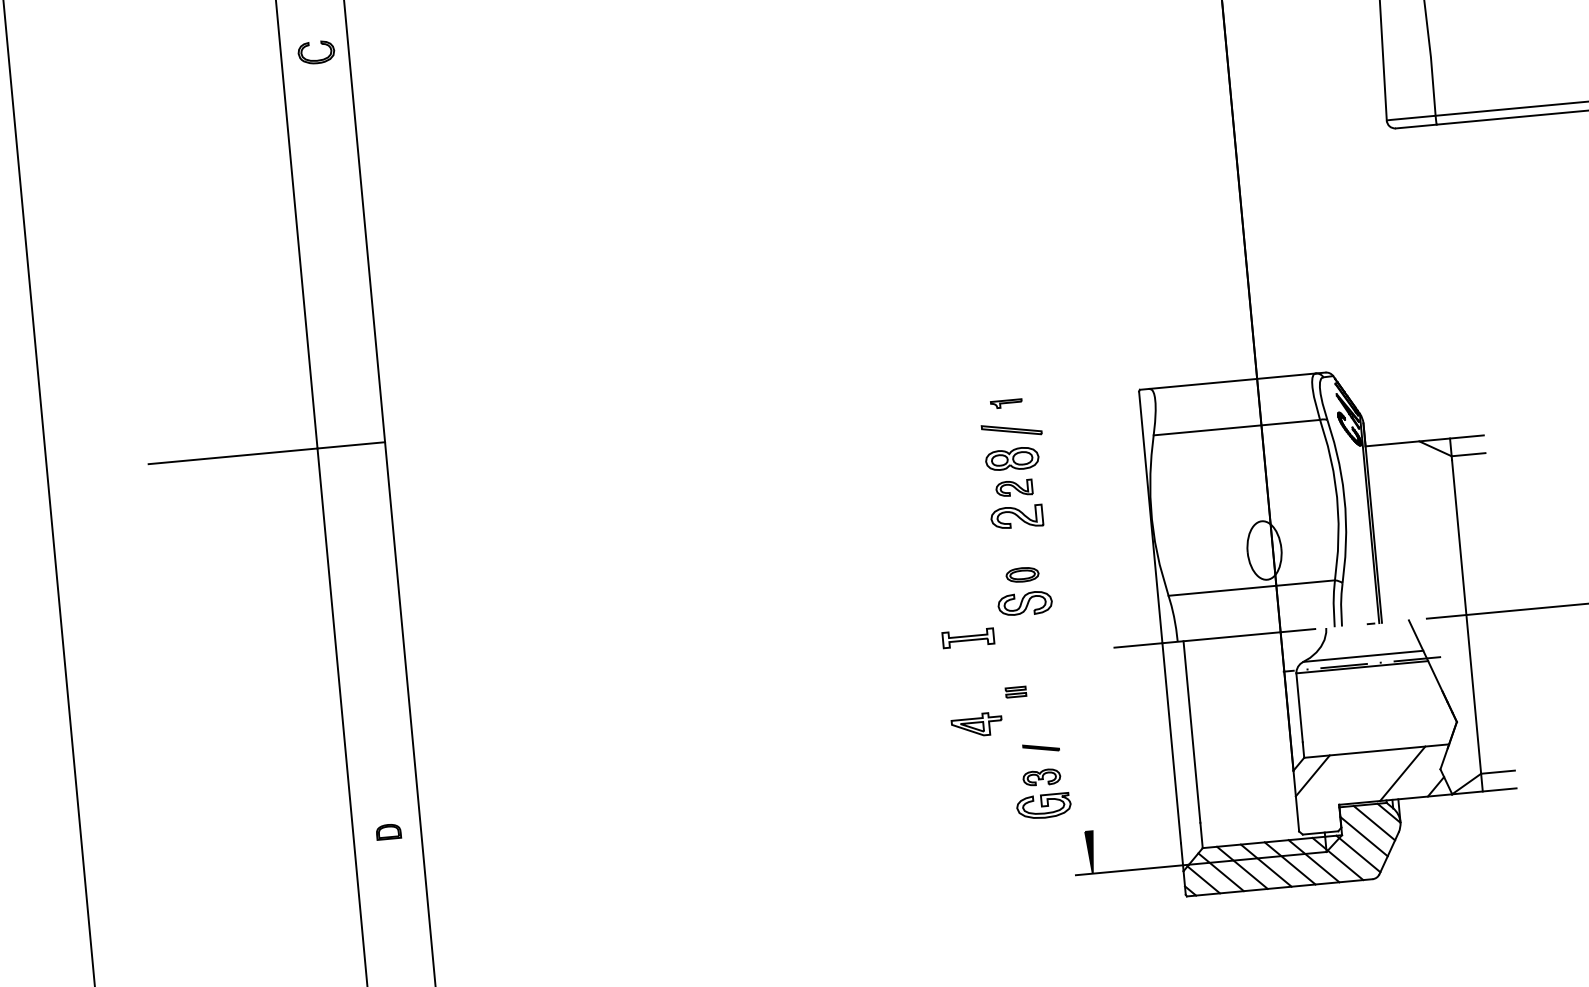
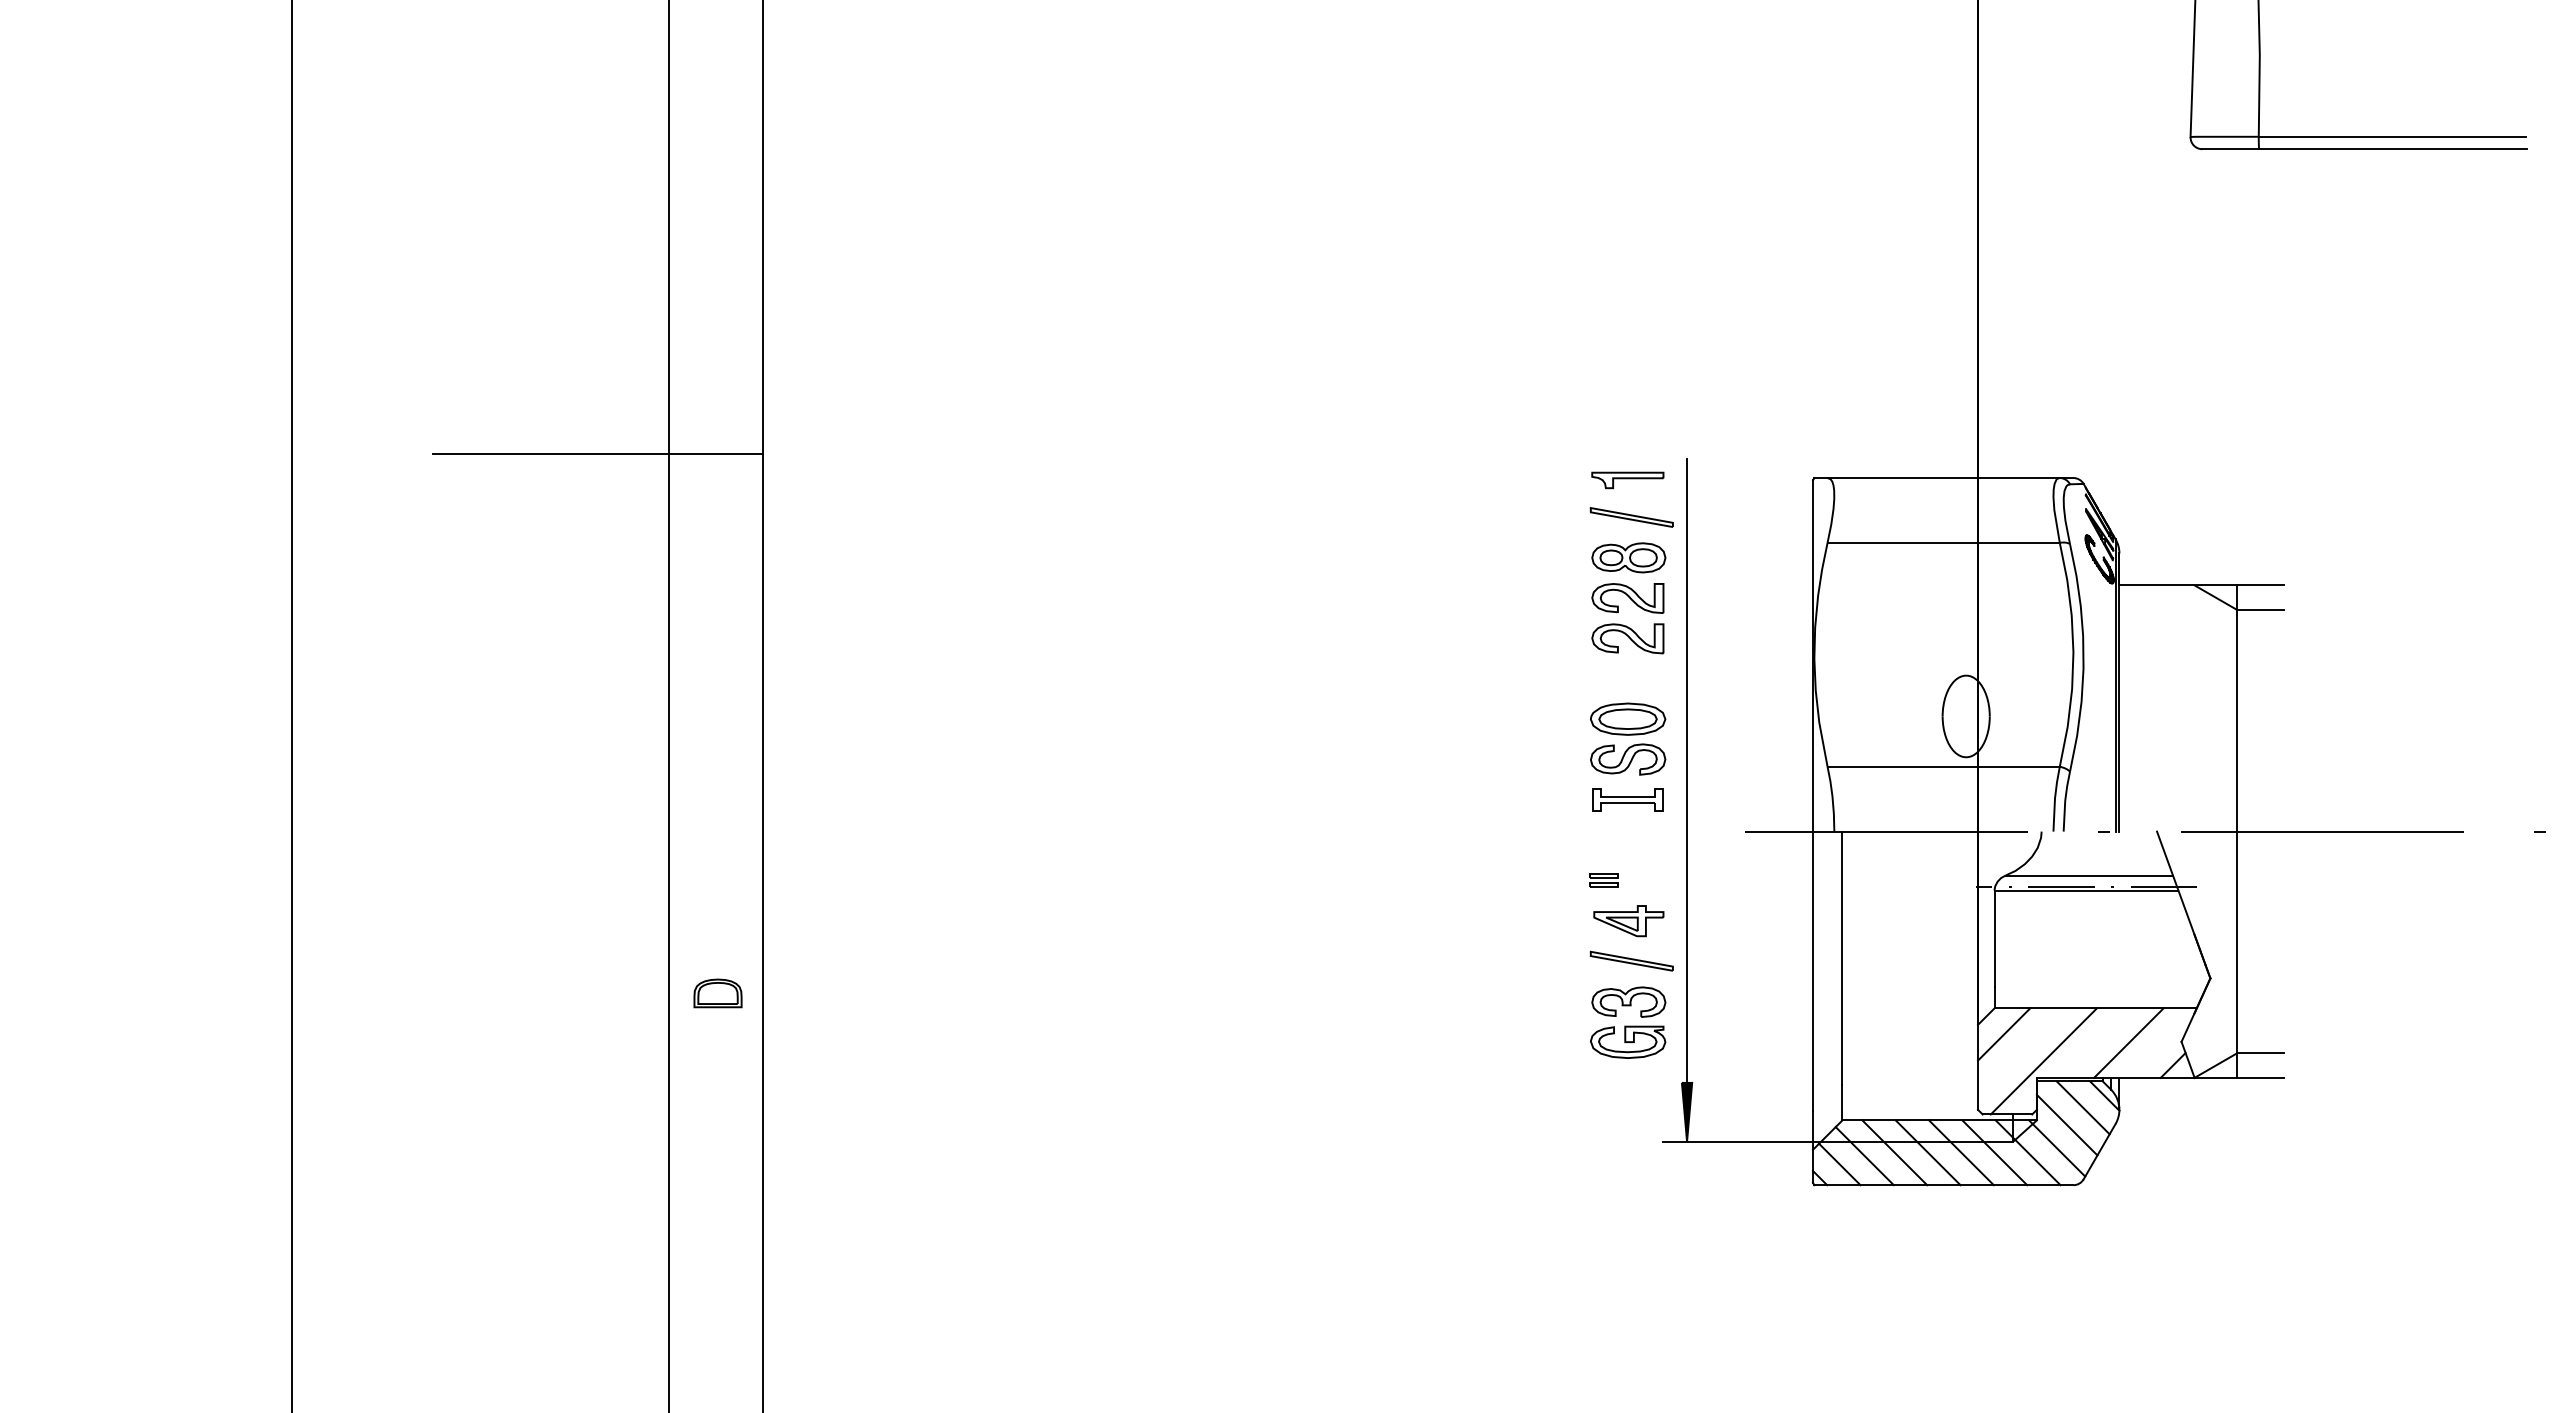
part: (1006, 403) -> (1627, 480), size x1.67
part: (1014, 488) -> (1627, 598), size x1.43
part: (1022, 574) -> (1628, 718), size x1.67
line: (1068, 607) -> (1687, 770), added
part: (967, 638) -> (1627, 799), moved
part: (976, 725) -> (1628, 921), moved
part: (1040, 747) -> (1631, 960), size x1.67
part: (1041, 777) -> (1628, 1001), size x1.43
line: (1342, 792) -> (2043, 1061), added
part: (388, 831) -> (717, 993), size x1.43

